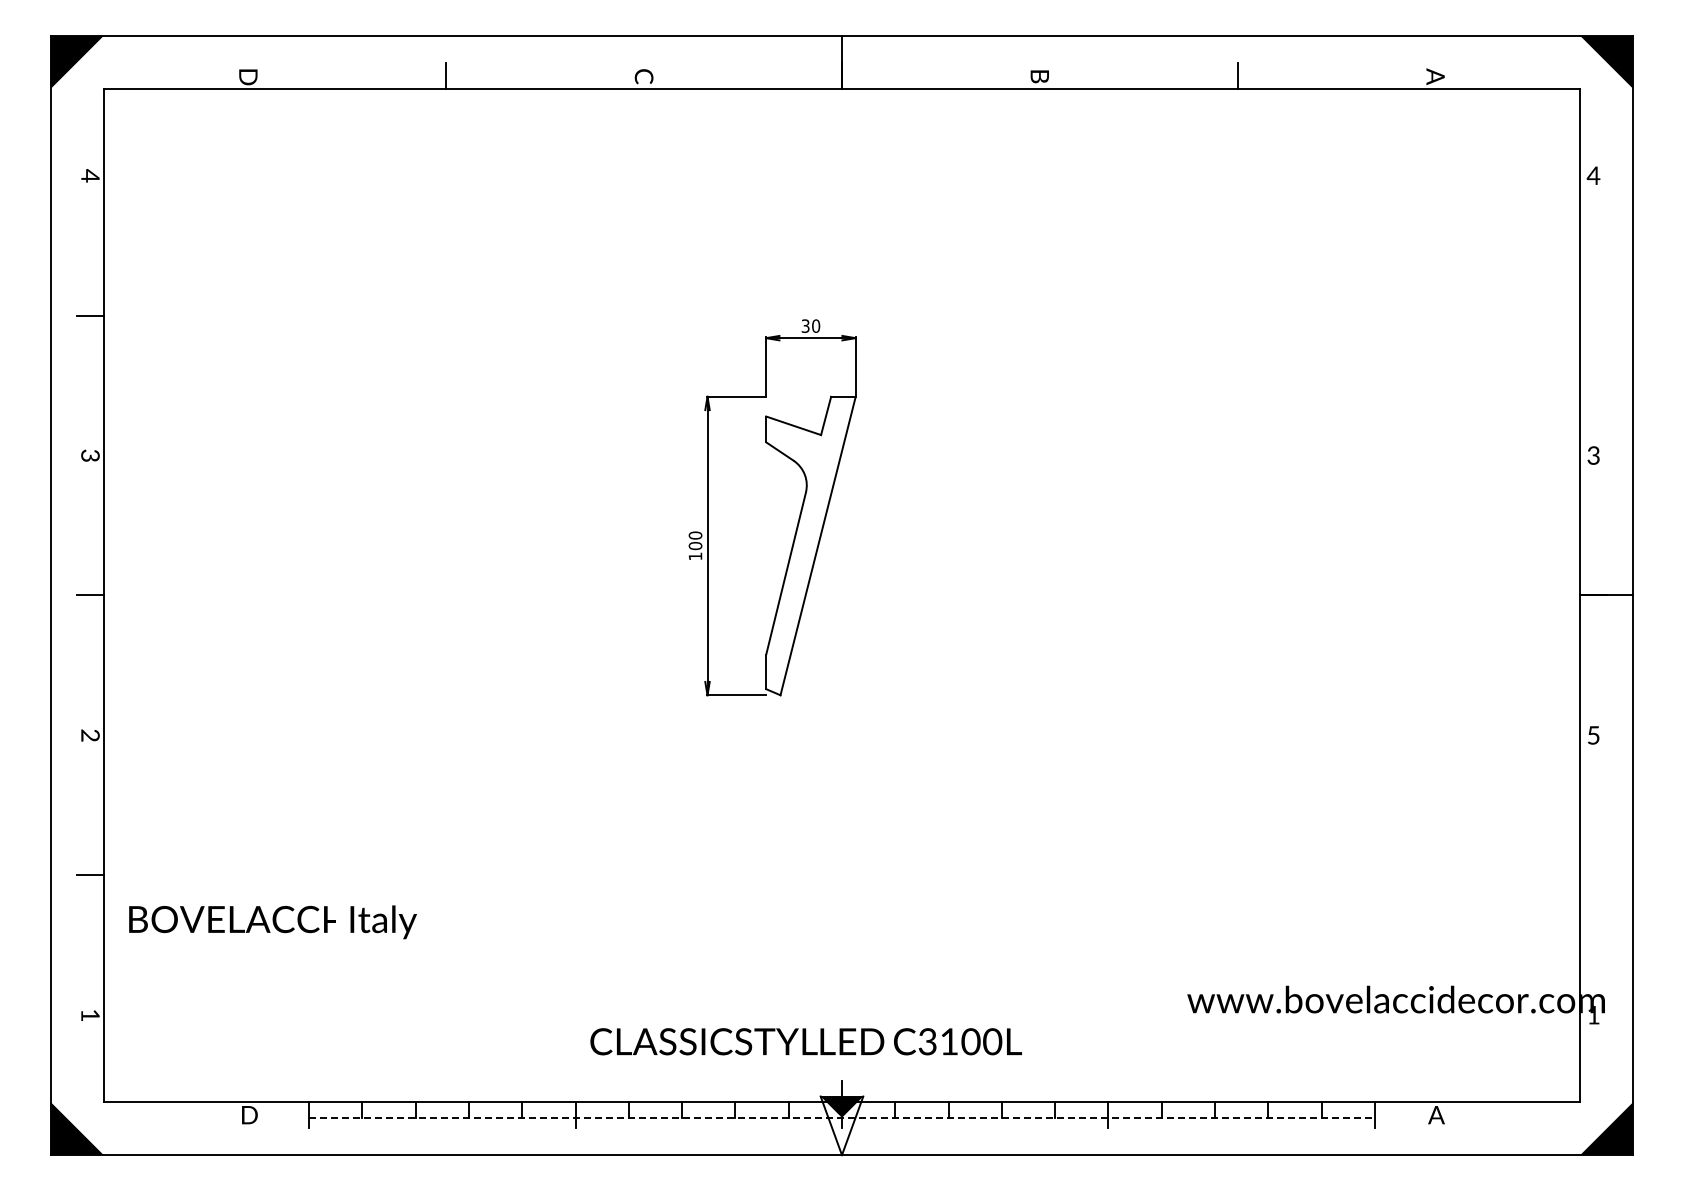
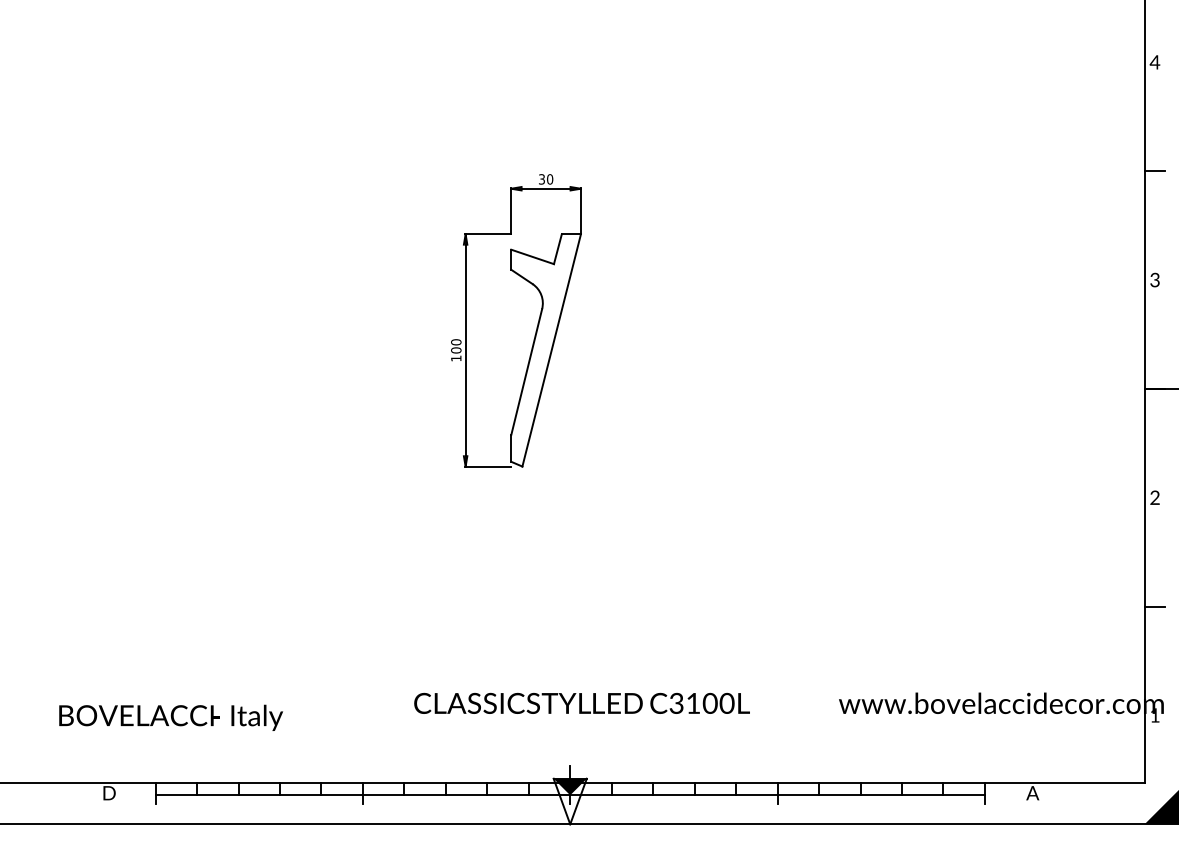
line: (1593, 315) -> (1154, 171), added
text: (1593, 735) -> (1154, 497), 5 -> 2
line: (1593, 875) -> (1154, 606), added
text: (272, 922) -> (170, 718), moved
text: (805, 1041) -> (581, 703), moved
line: (842, 1117) -> (570, 795), dashed -> solid

